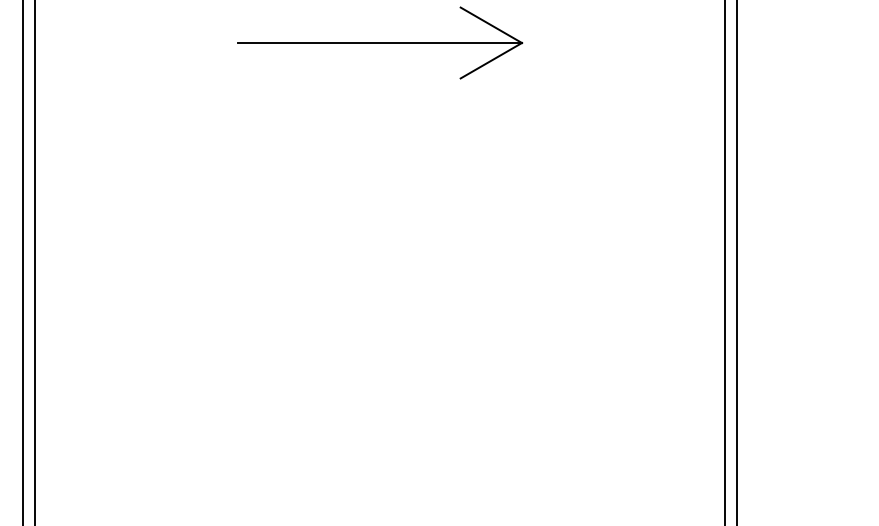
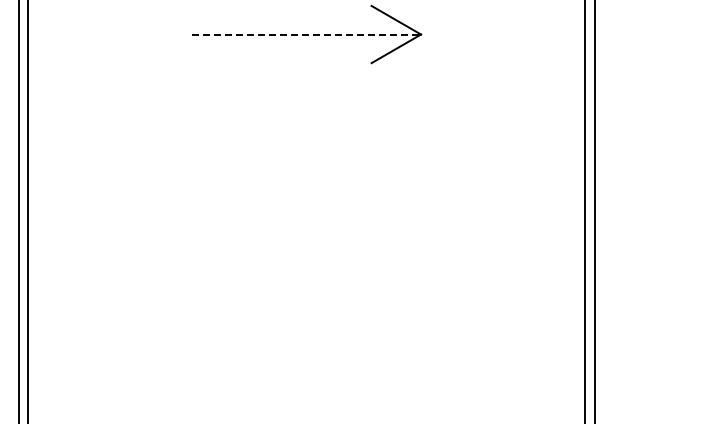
line: (381, 42) -> (307, 34), solid -> dashed

